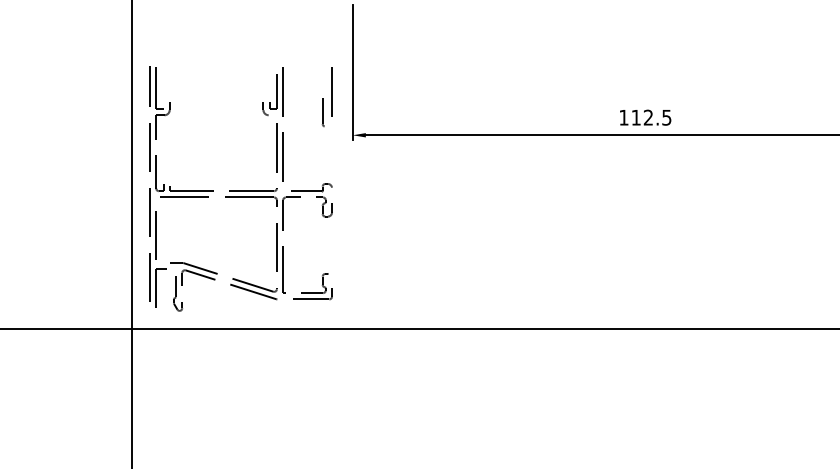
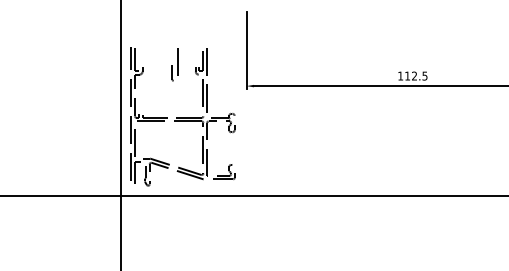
curve: (322, 99) -> (172, 65), moved

